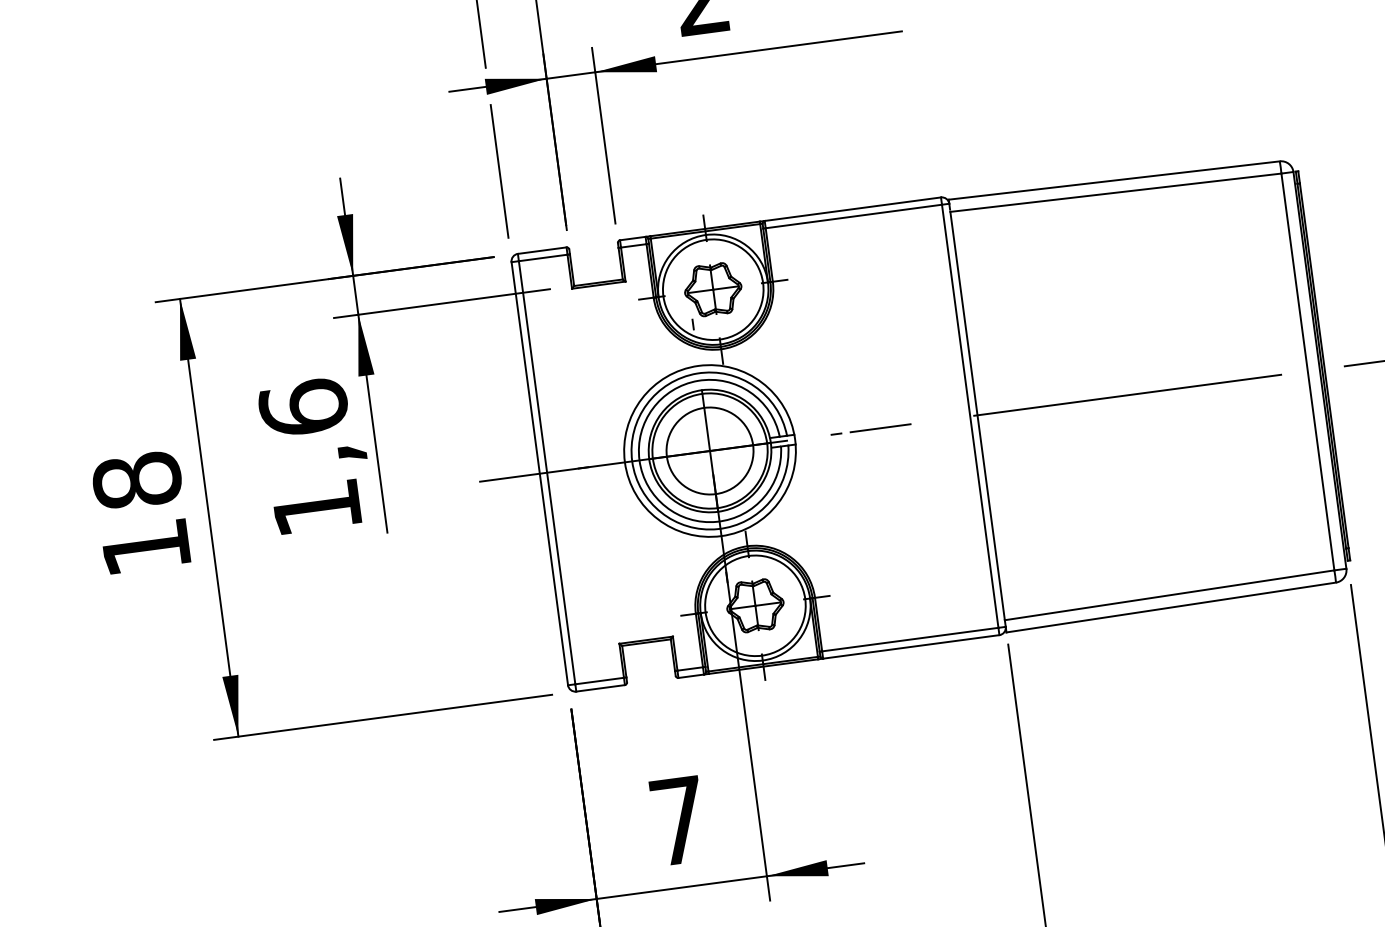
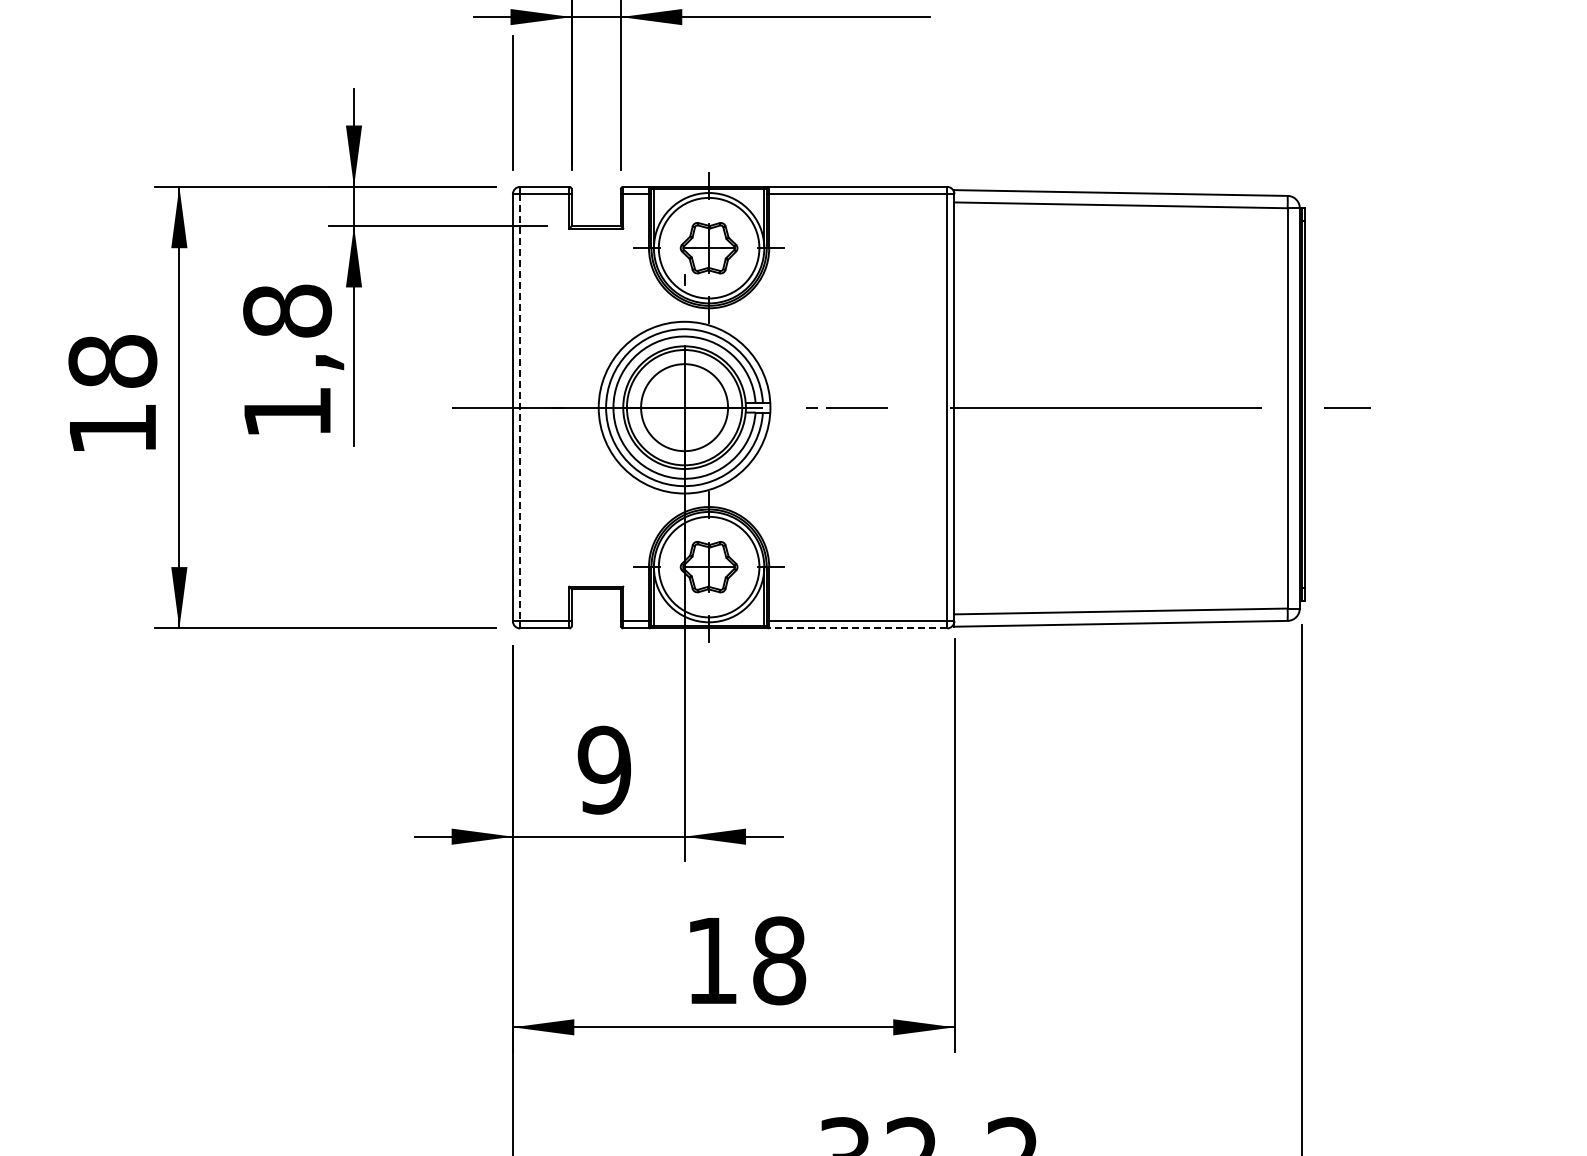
text: (303, 407) -> (287, 310), 1,6 -> 1,8
line: (547, 473) -> (520, 408), solid -> dashed
line: (911, 646) -> (858, 628), solid -> dashed
text: (678, 820) -> (604, 769), 7 -> 9

